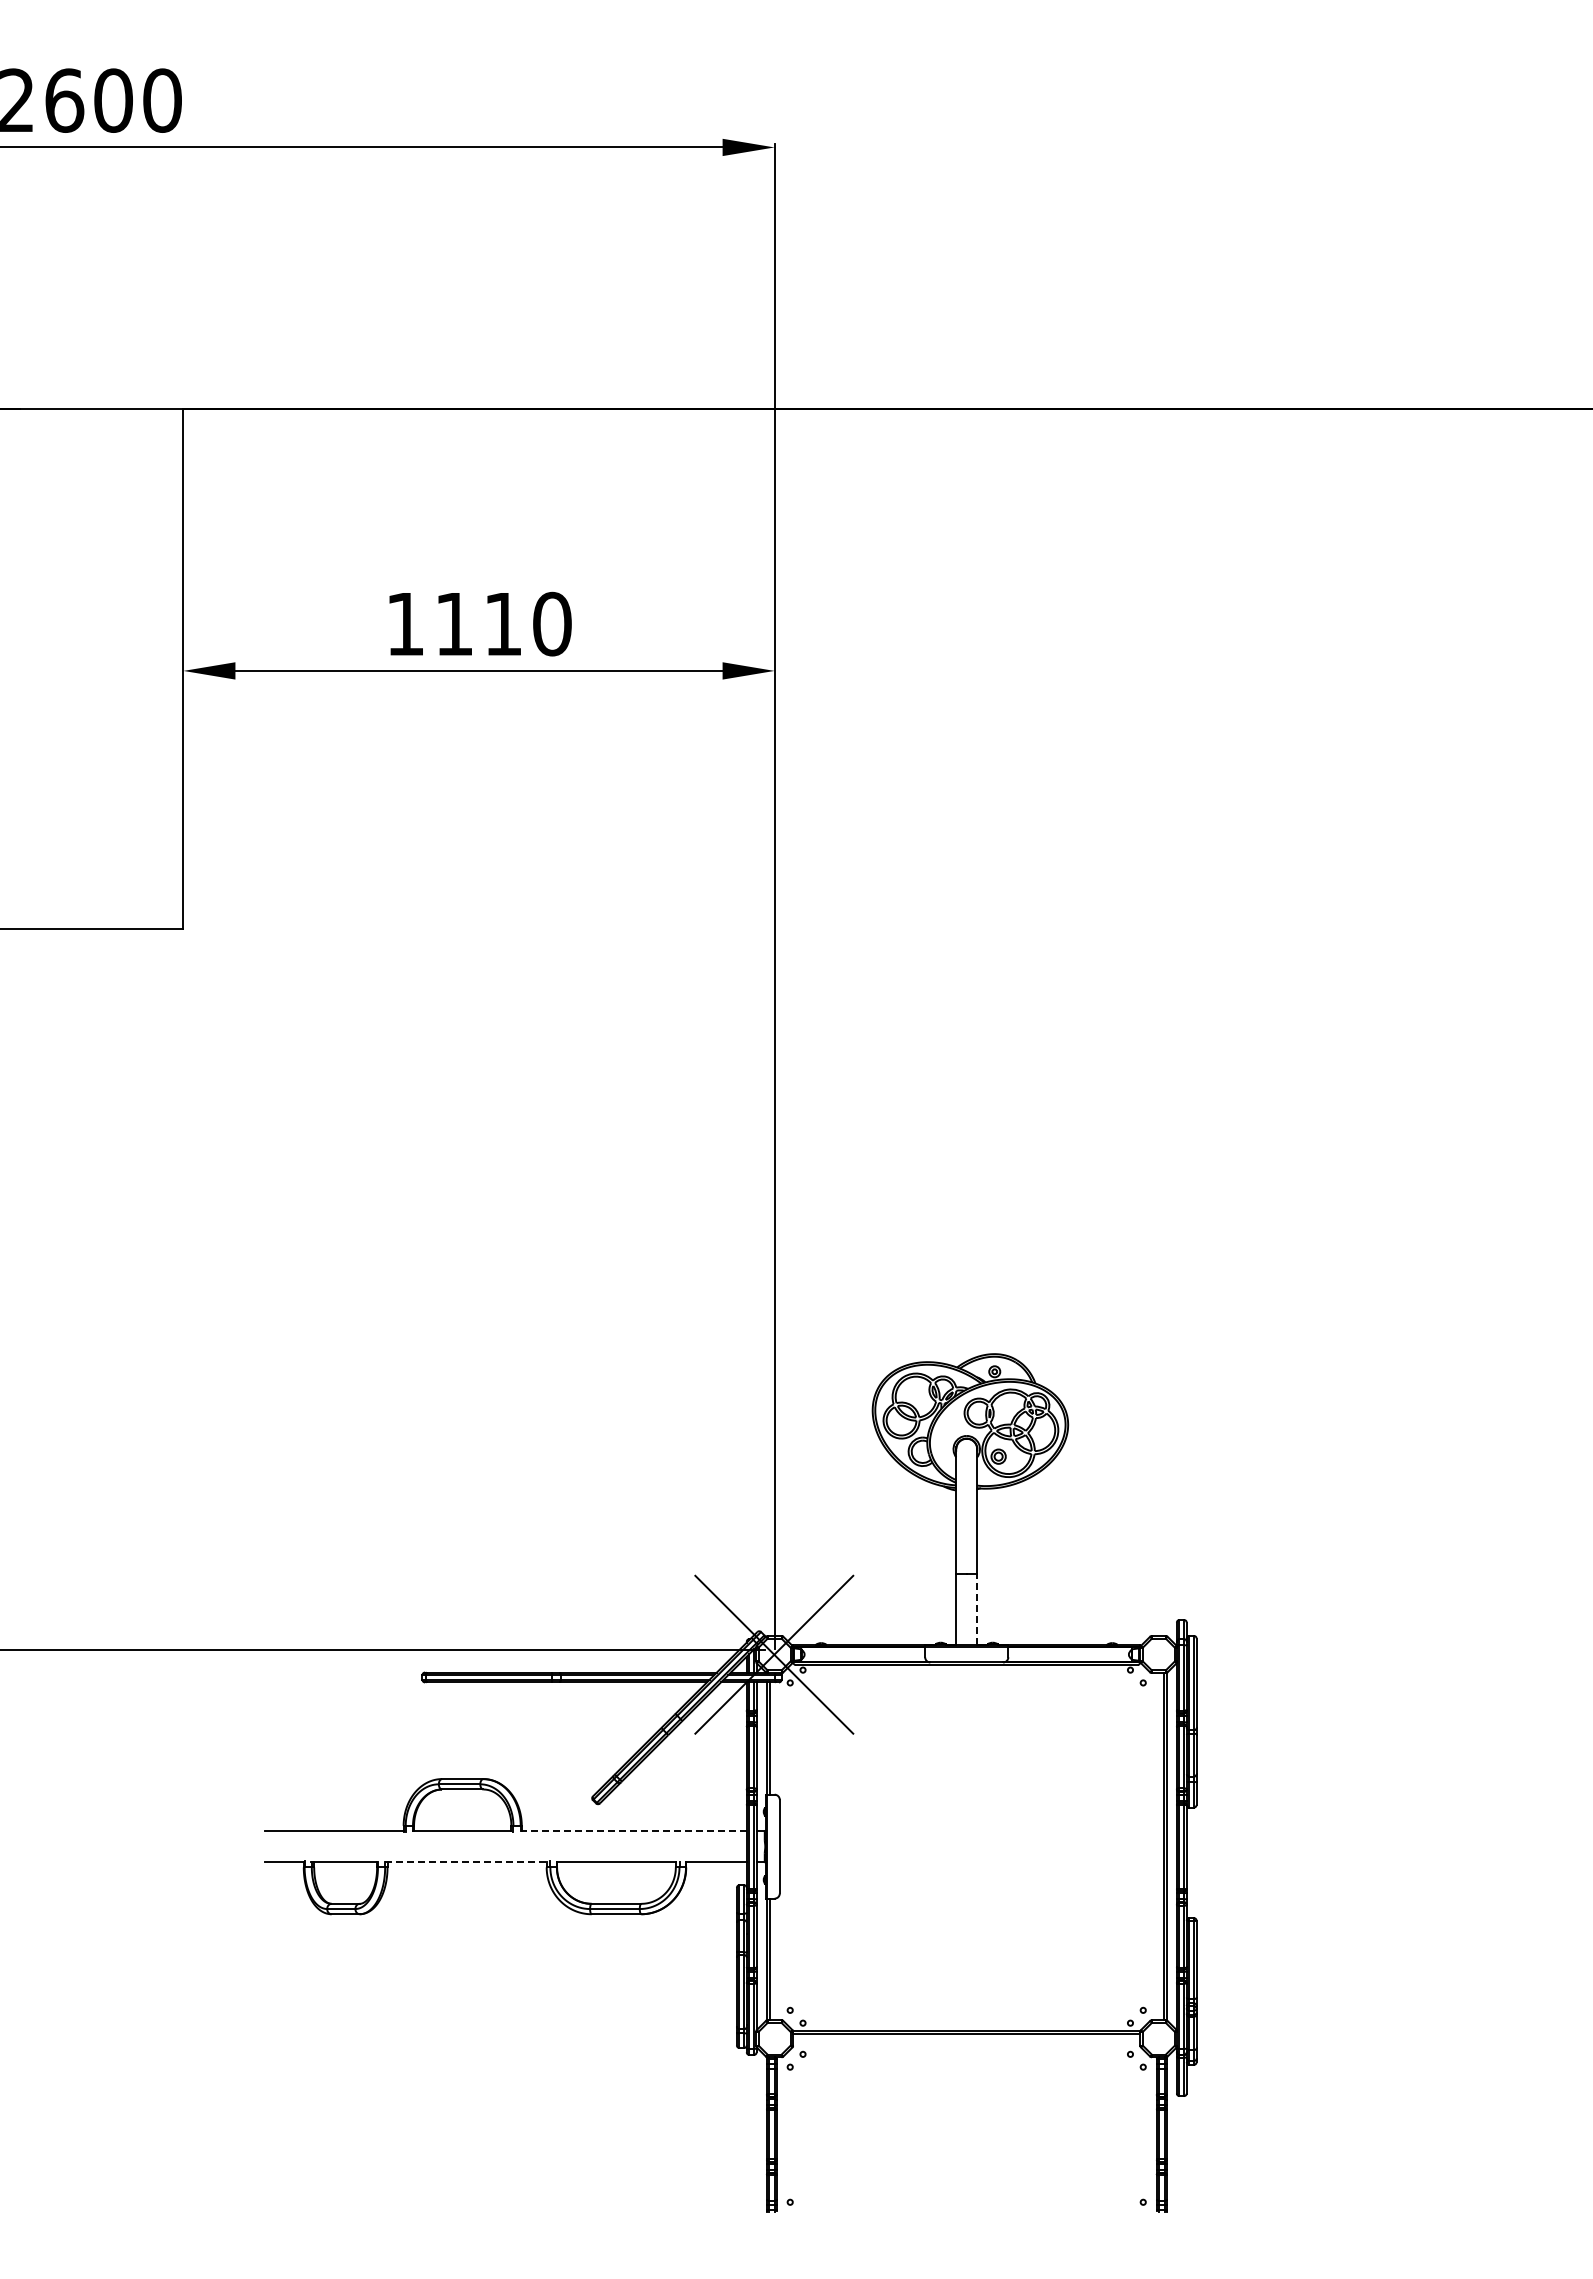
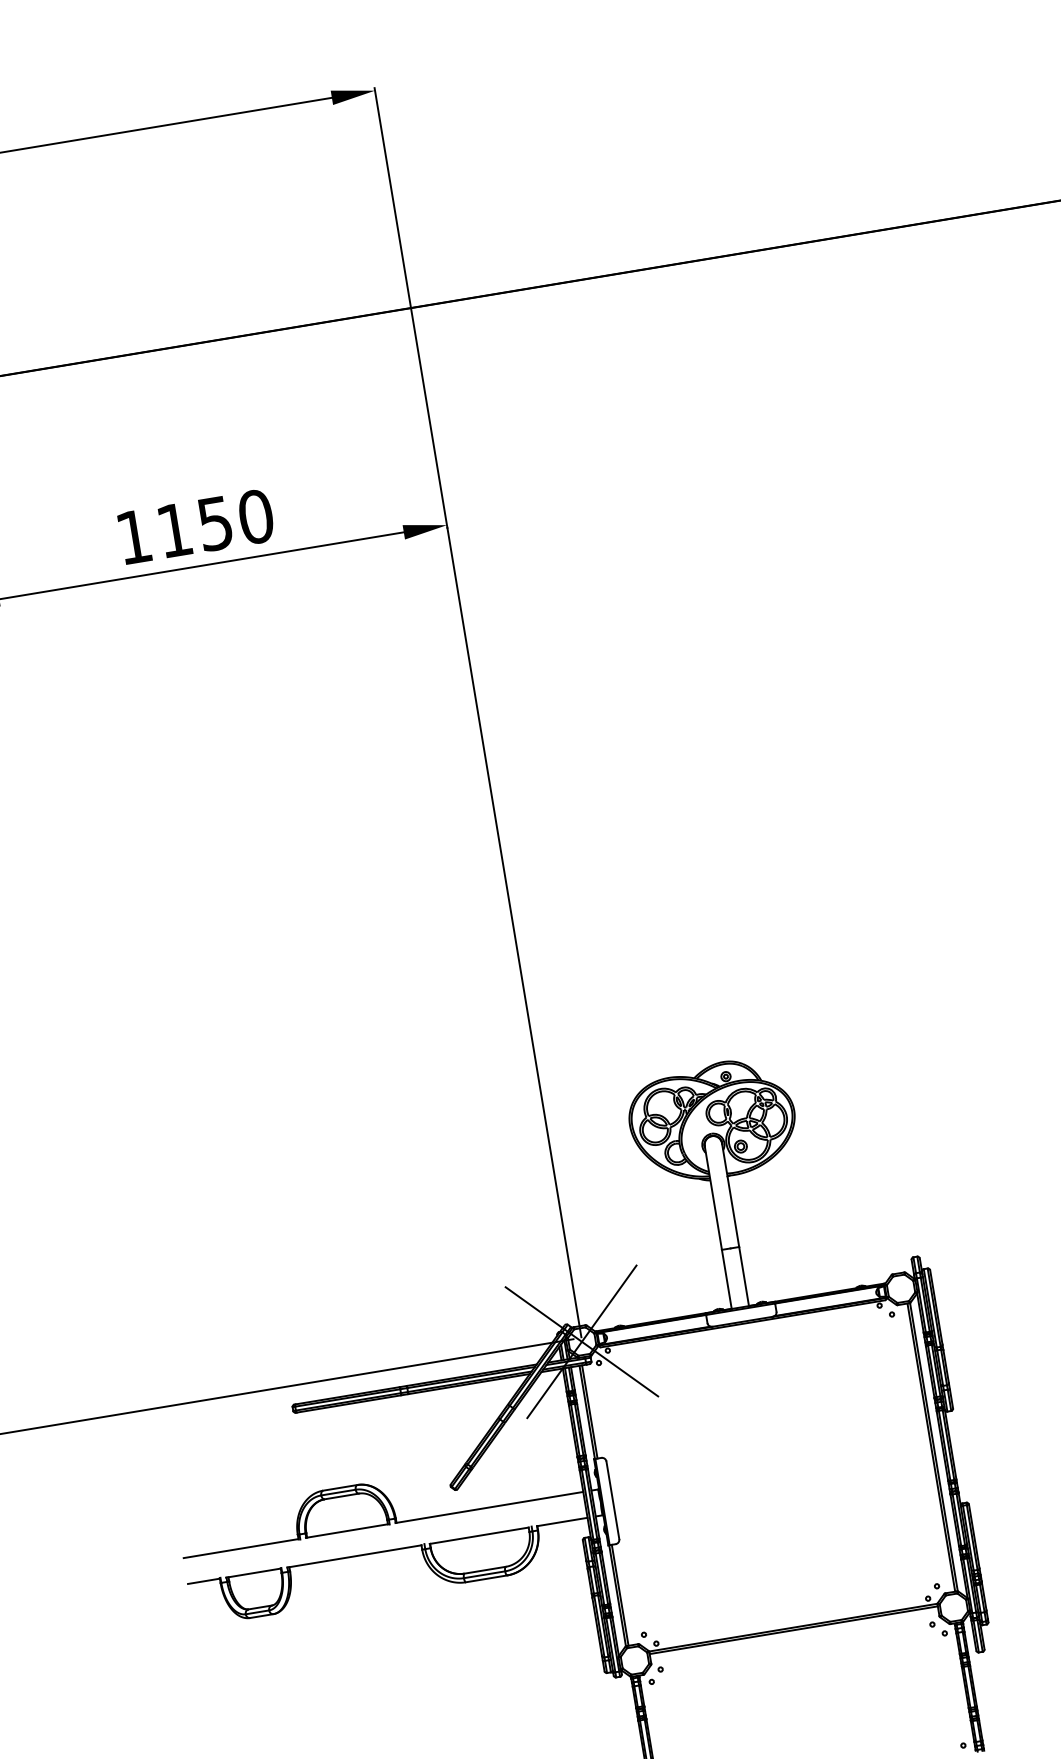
text: (503, 624) -> (215, 523), 1110 -> 1150
line: (977, 1609) -> (744, 1276), dashed -> solid
line: (633, 1831) -> (489, 1507), dashed -> solid
line: (465, 1862) -> (354, 1556), dashed -> solid

